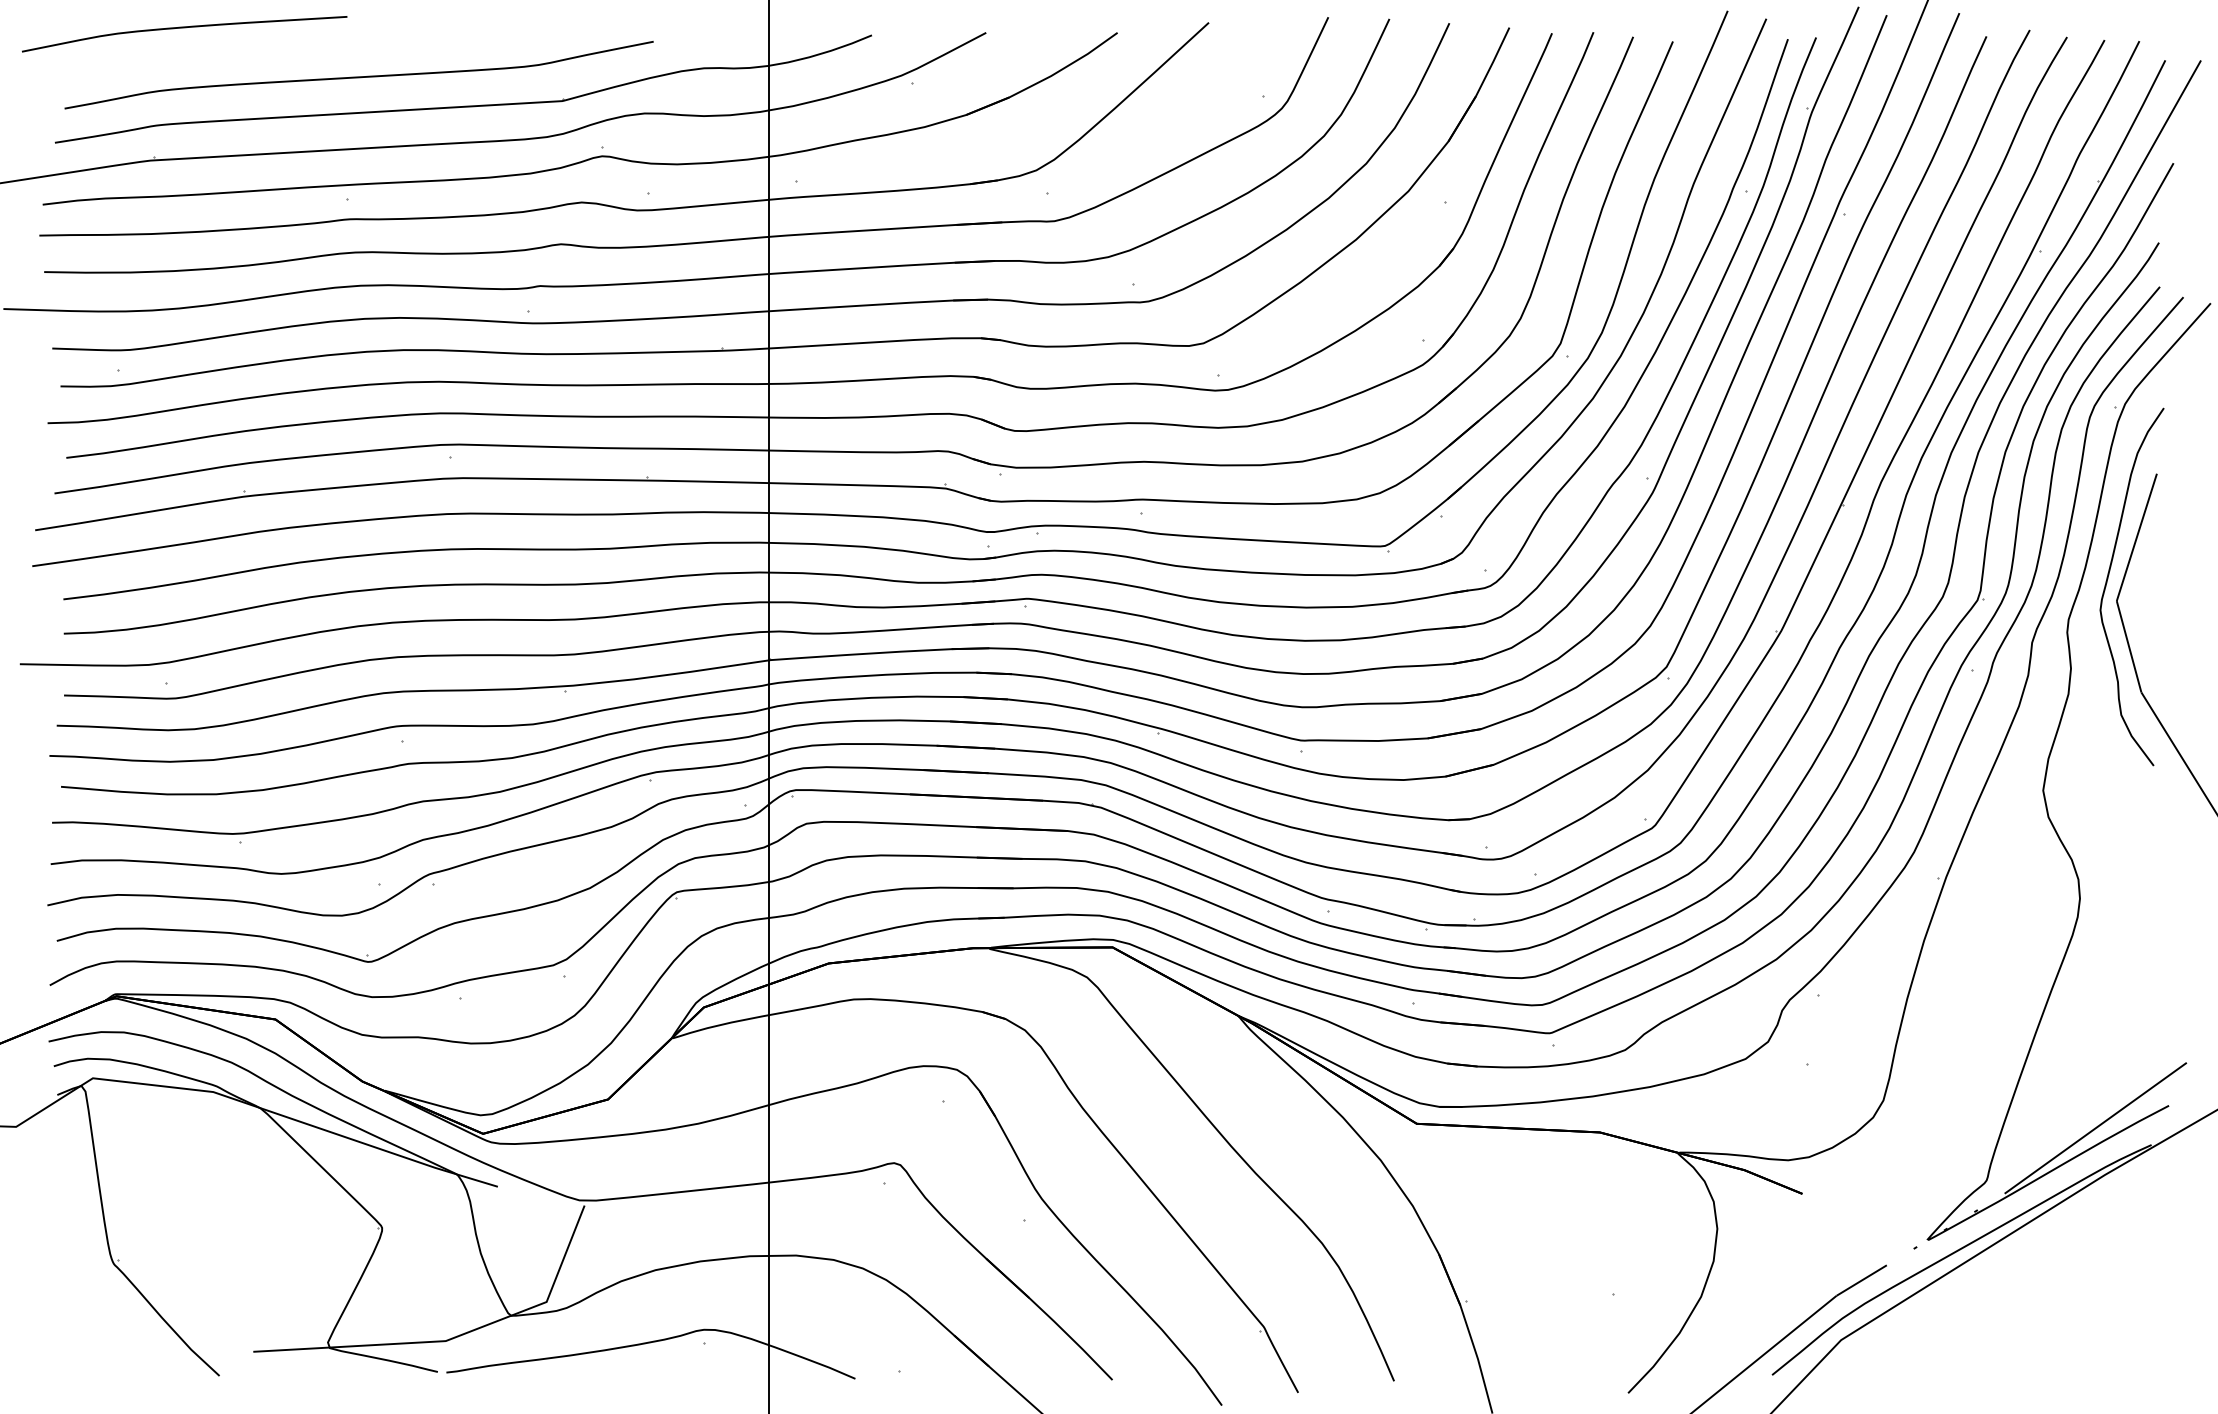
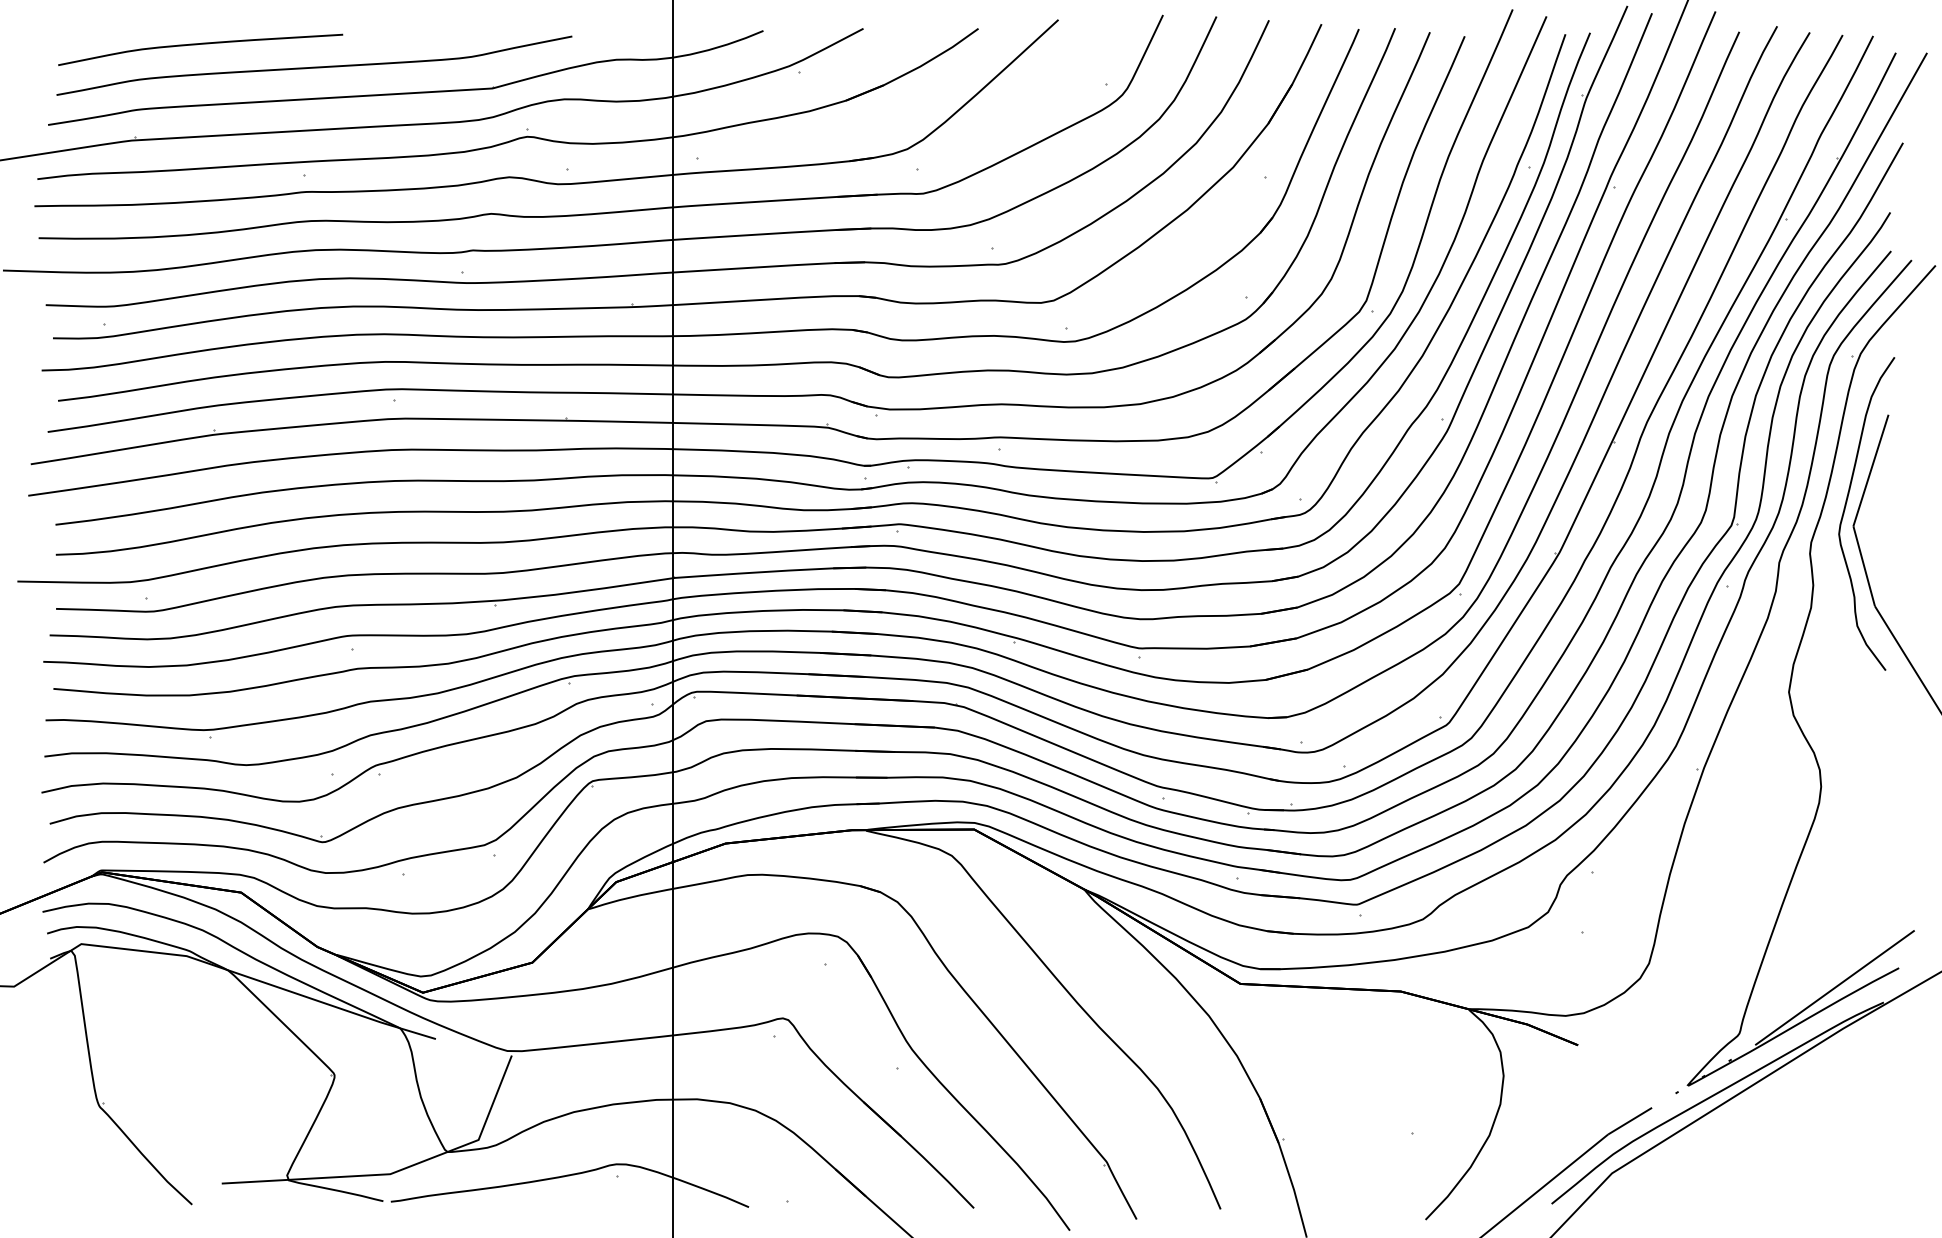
curve: (184, 28) -> (200, 44), moved

